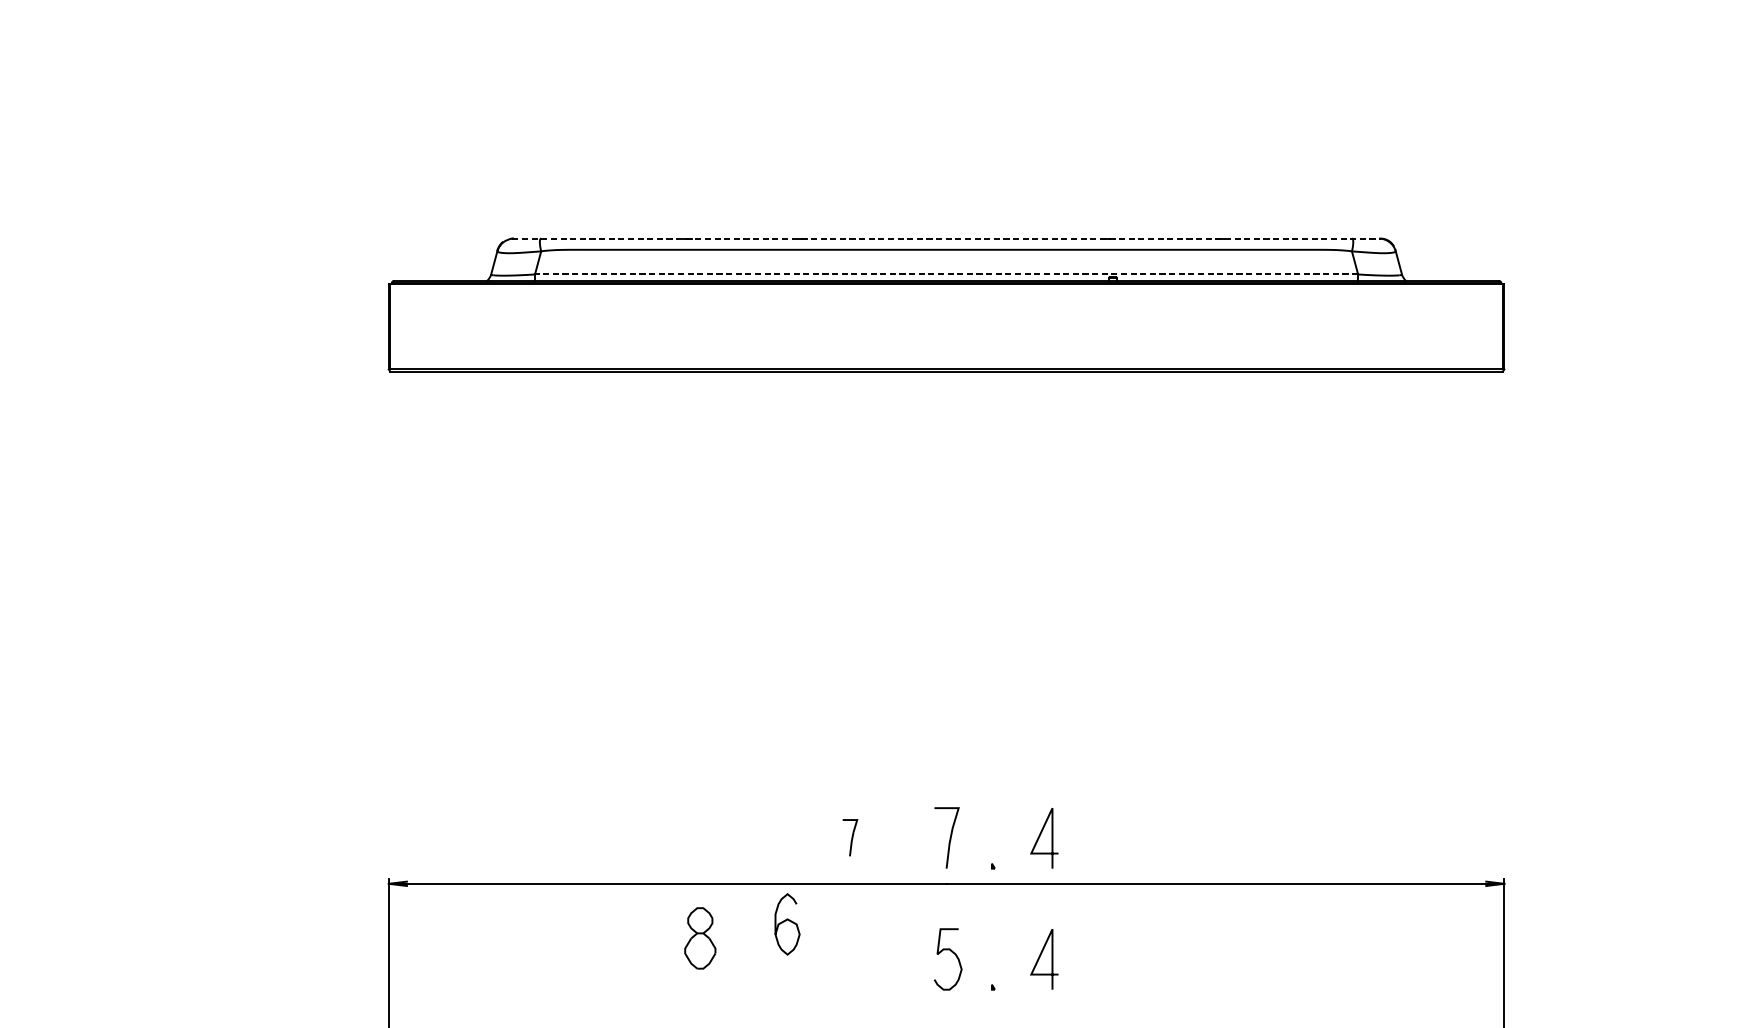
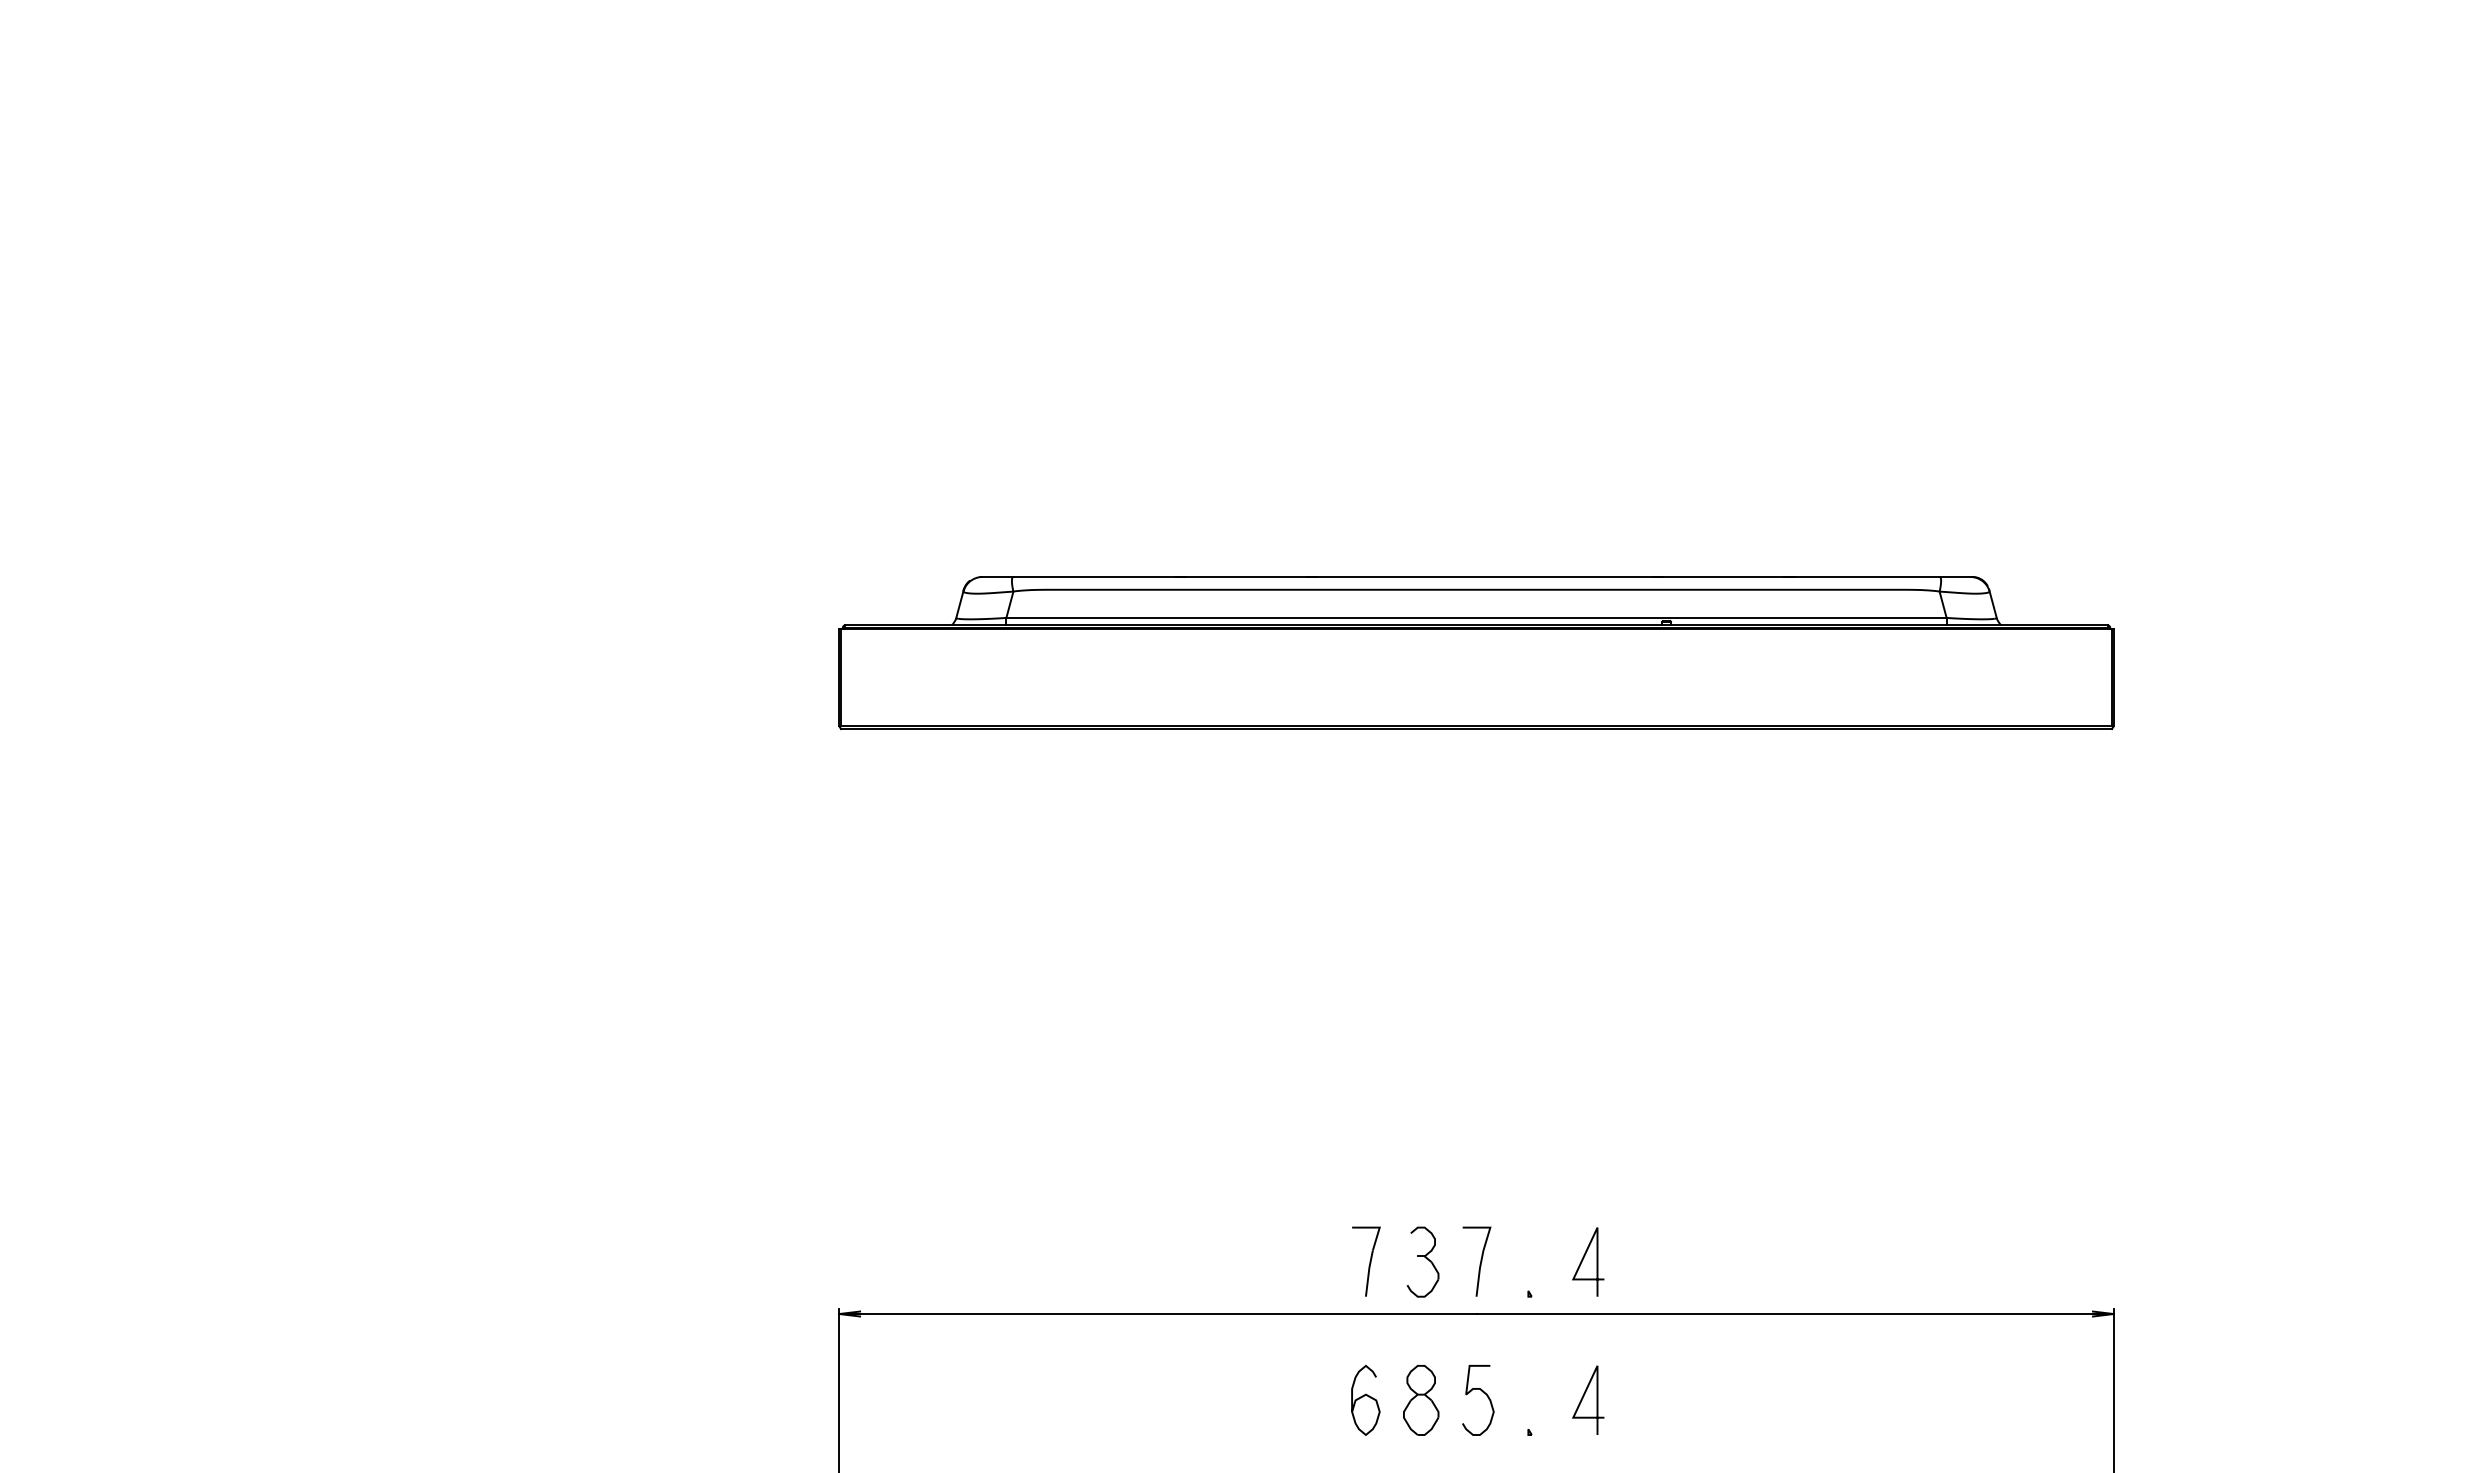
line: (946, 238) -> (1476, 576), dashed -> solid
line: (946, 274) -> (1476, 617), dashed -> solid
part: (850, 837) -> (1366, 1261), size x1.67
part: (899, 837) -> (1422, 1261), added
curve: (785, 921) -> (1363, 1397), moved
part: (700, 938) -> (1421, 1400), moved

